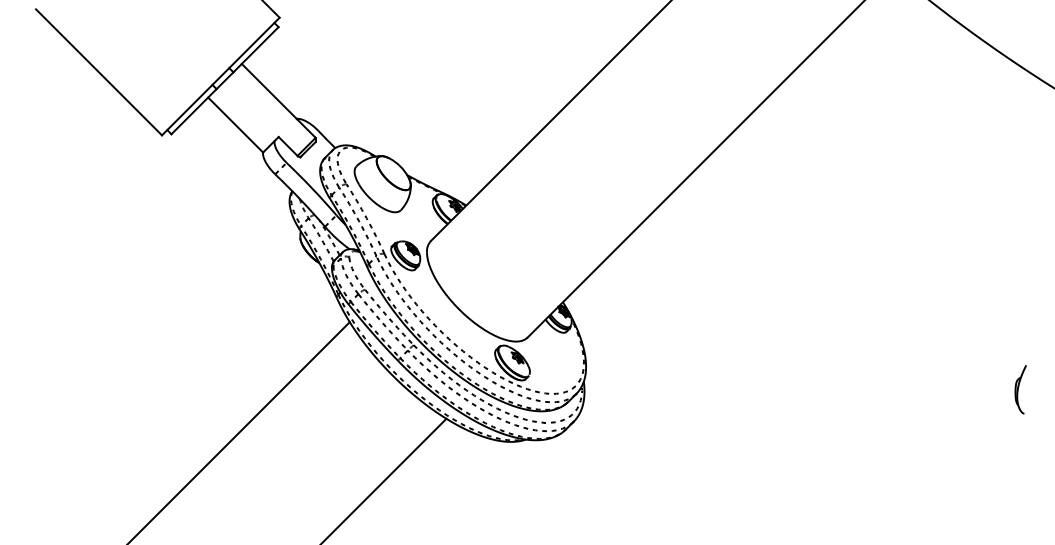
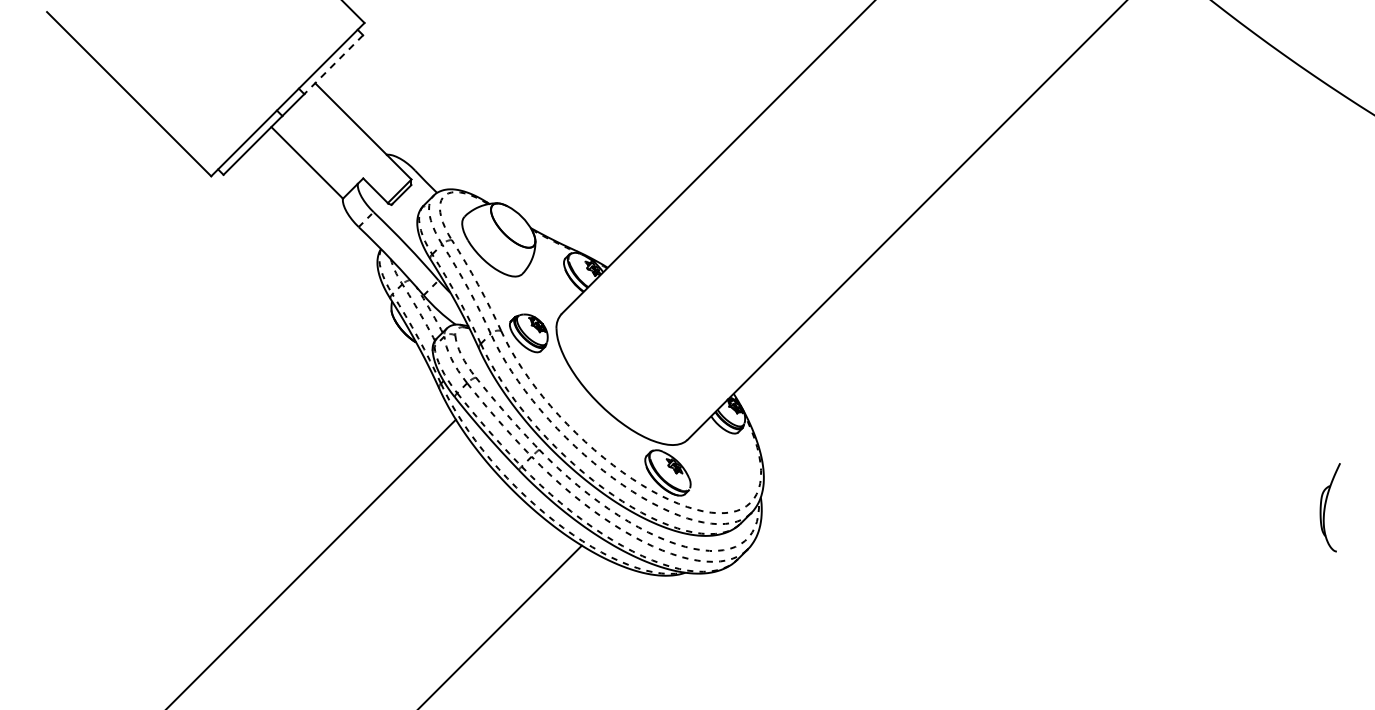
line: (255, 49) -> (333, 64), solid -> dashed
part: (1020, 389) -> (1330, 507), size x1.4

